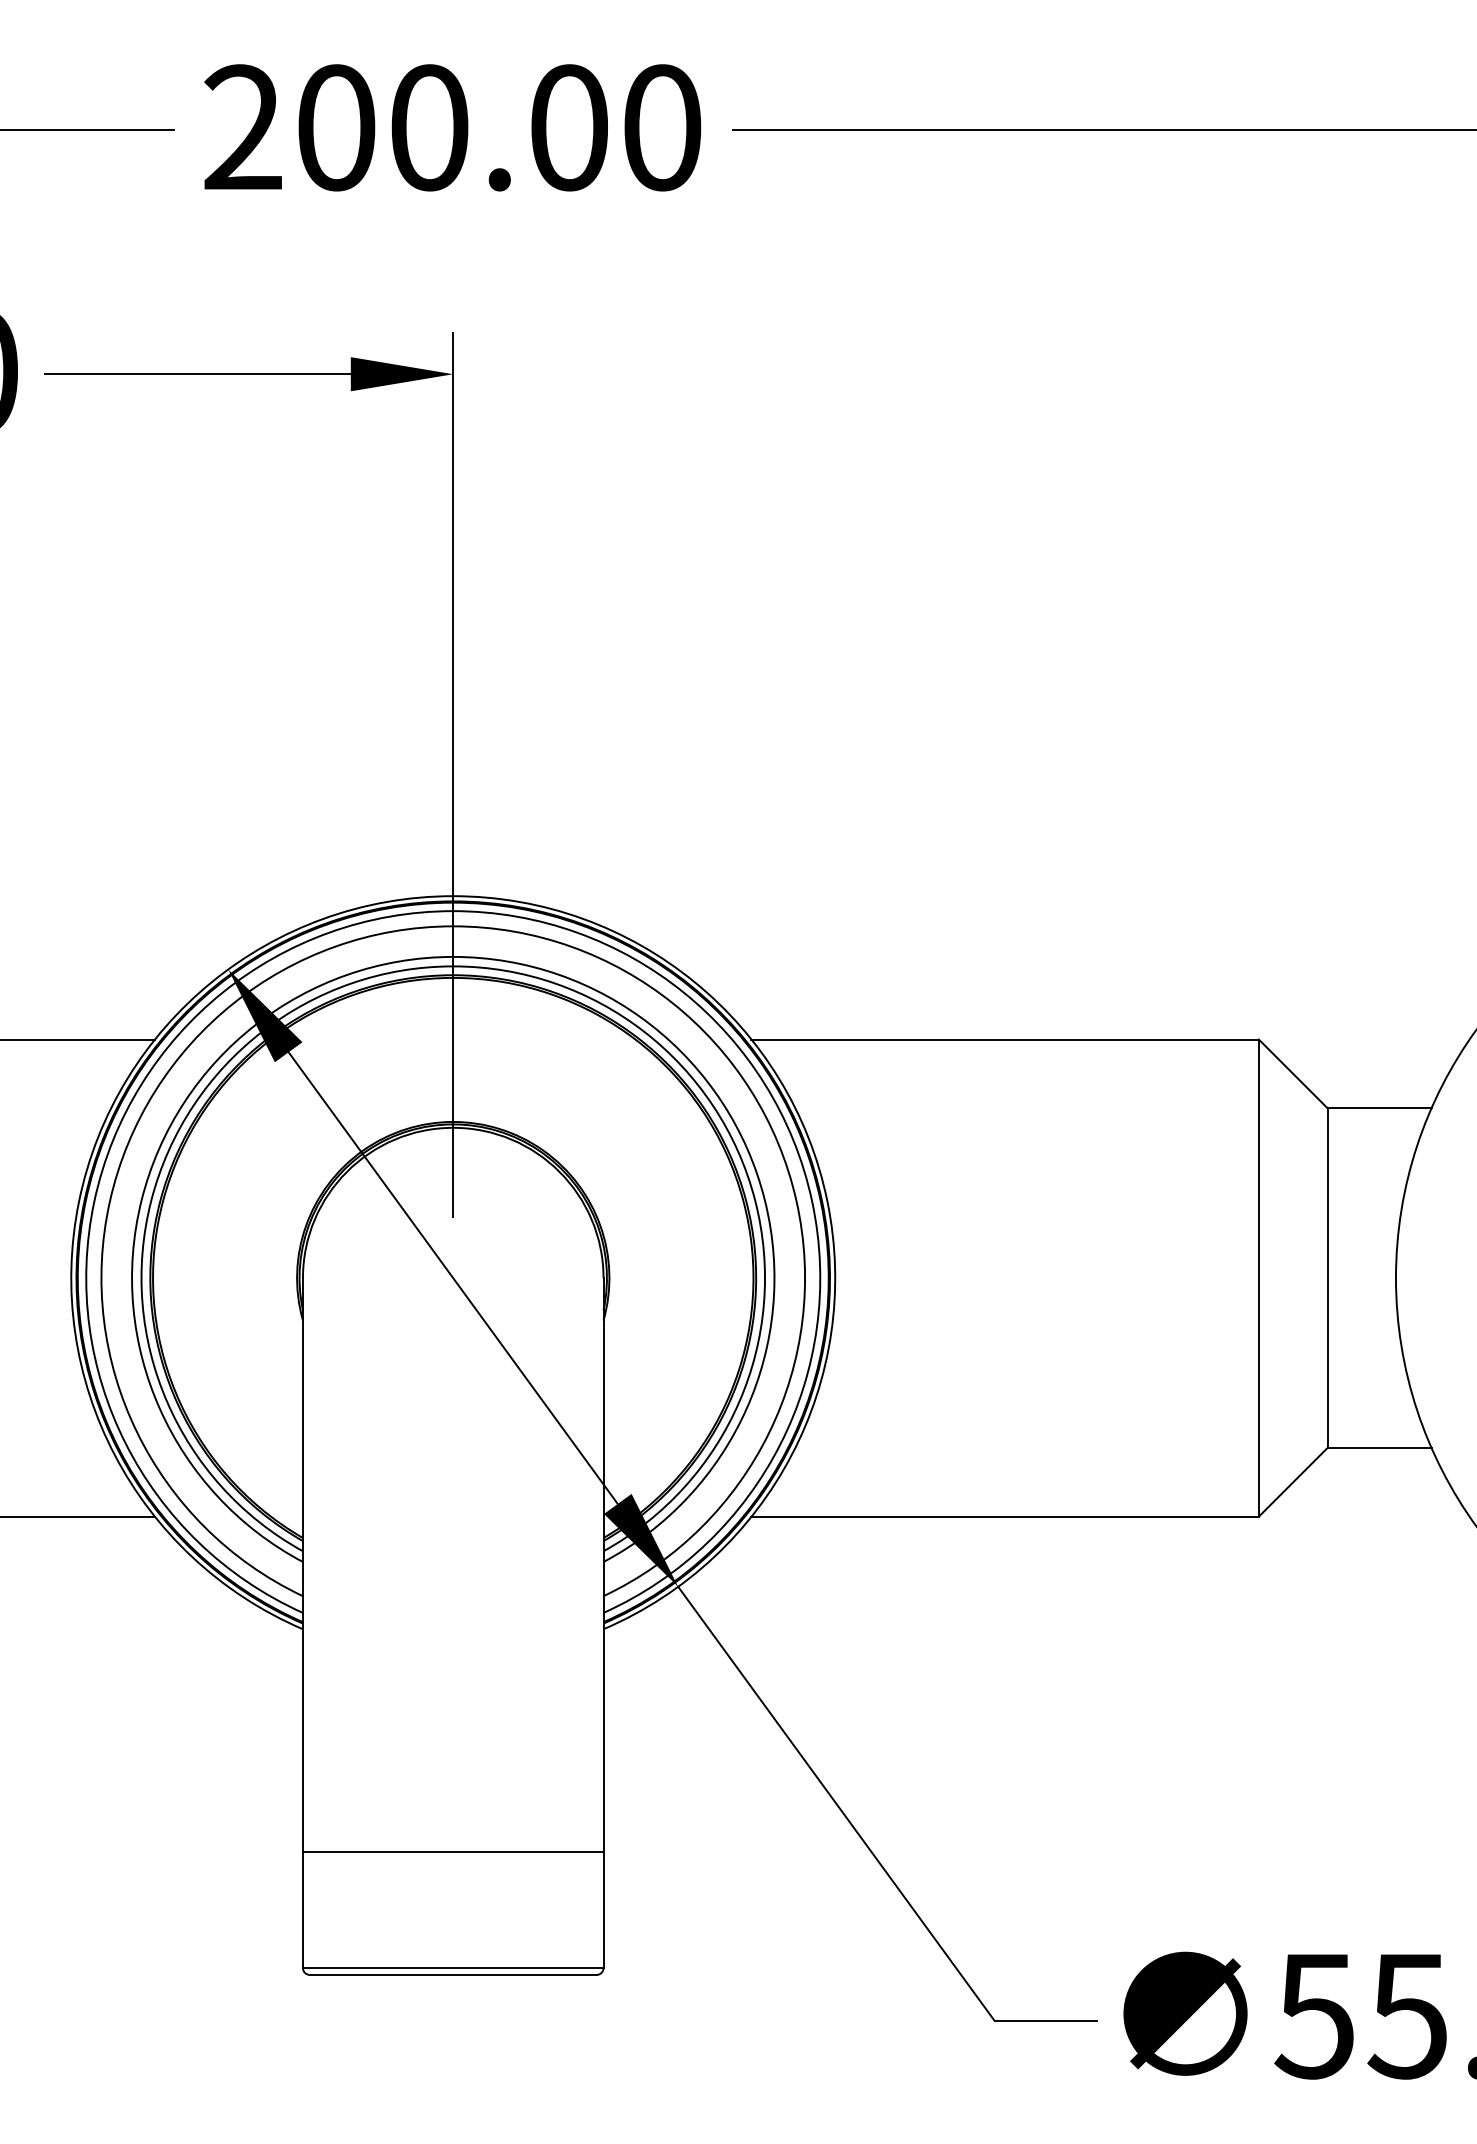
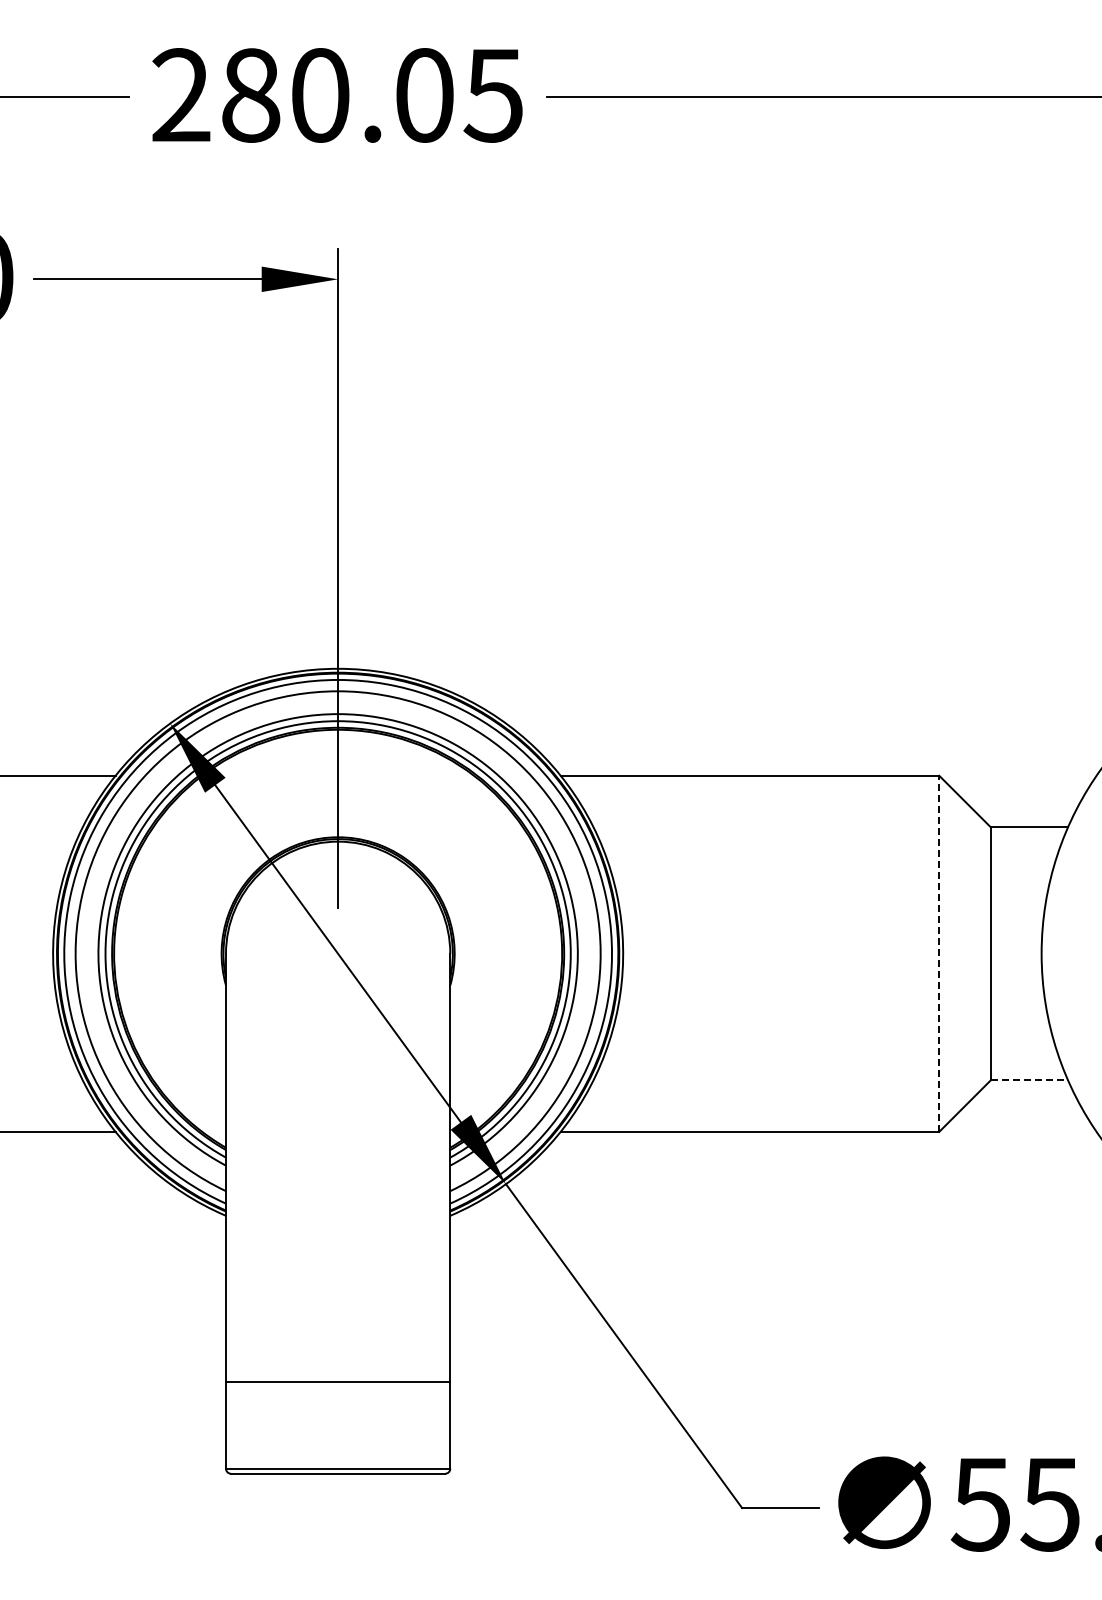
text: (499, 127) -> (372, 95), 200.00 -> 280.05
line: (1259, 1277) -> (939, 953), solid -> dashed
line: (1379, 1447) -> (1029, 1080), solid -> dashed

